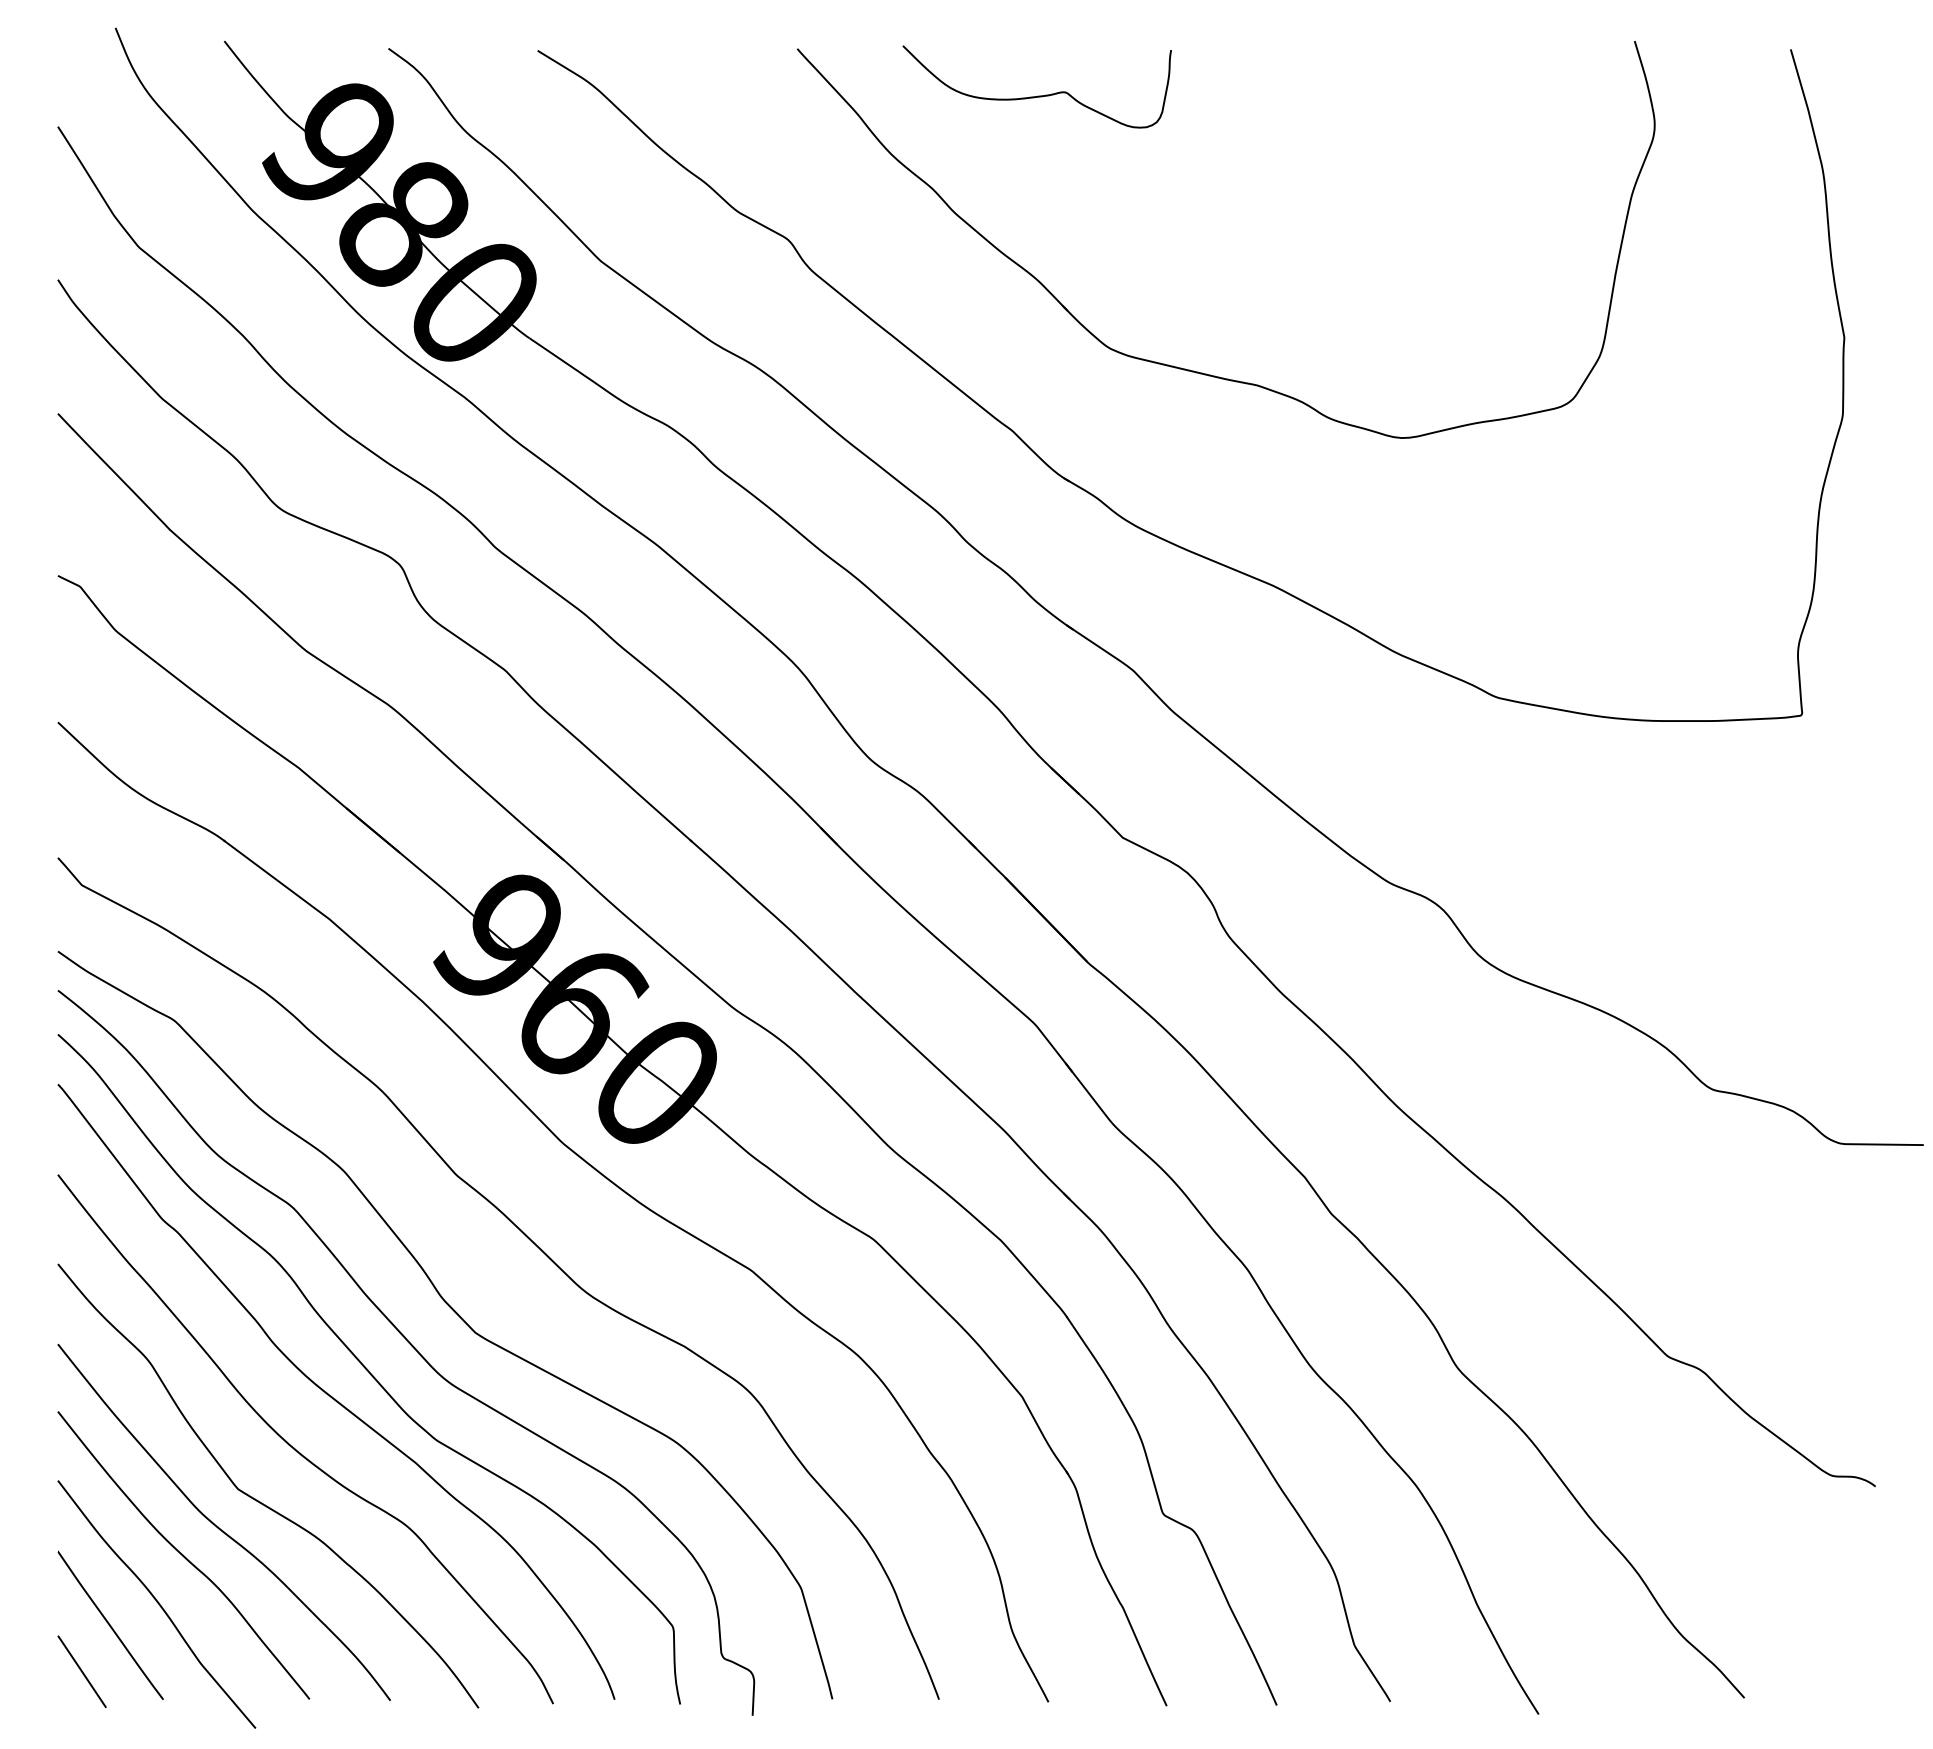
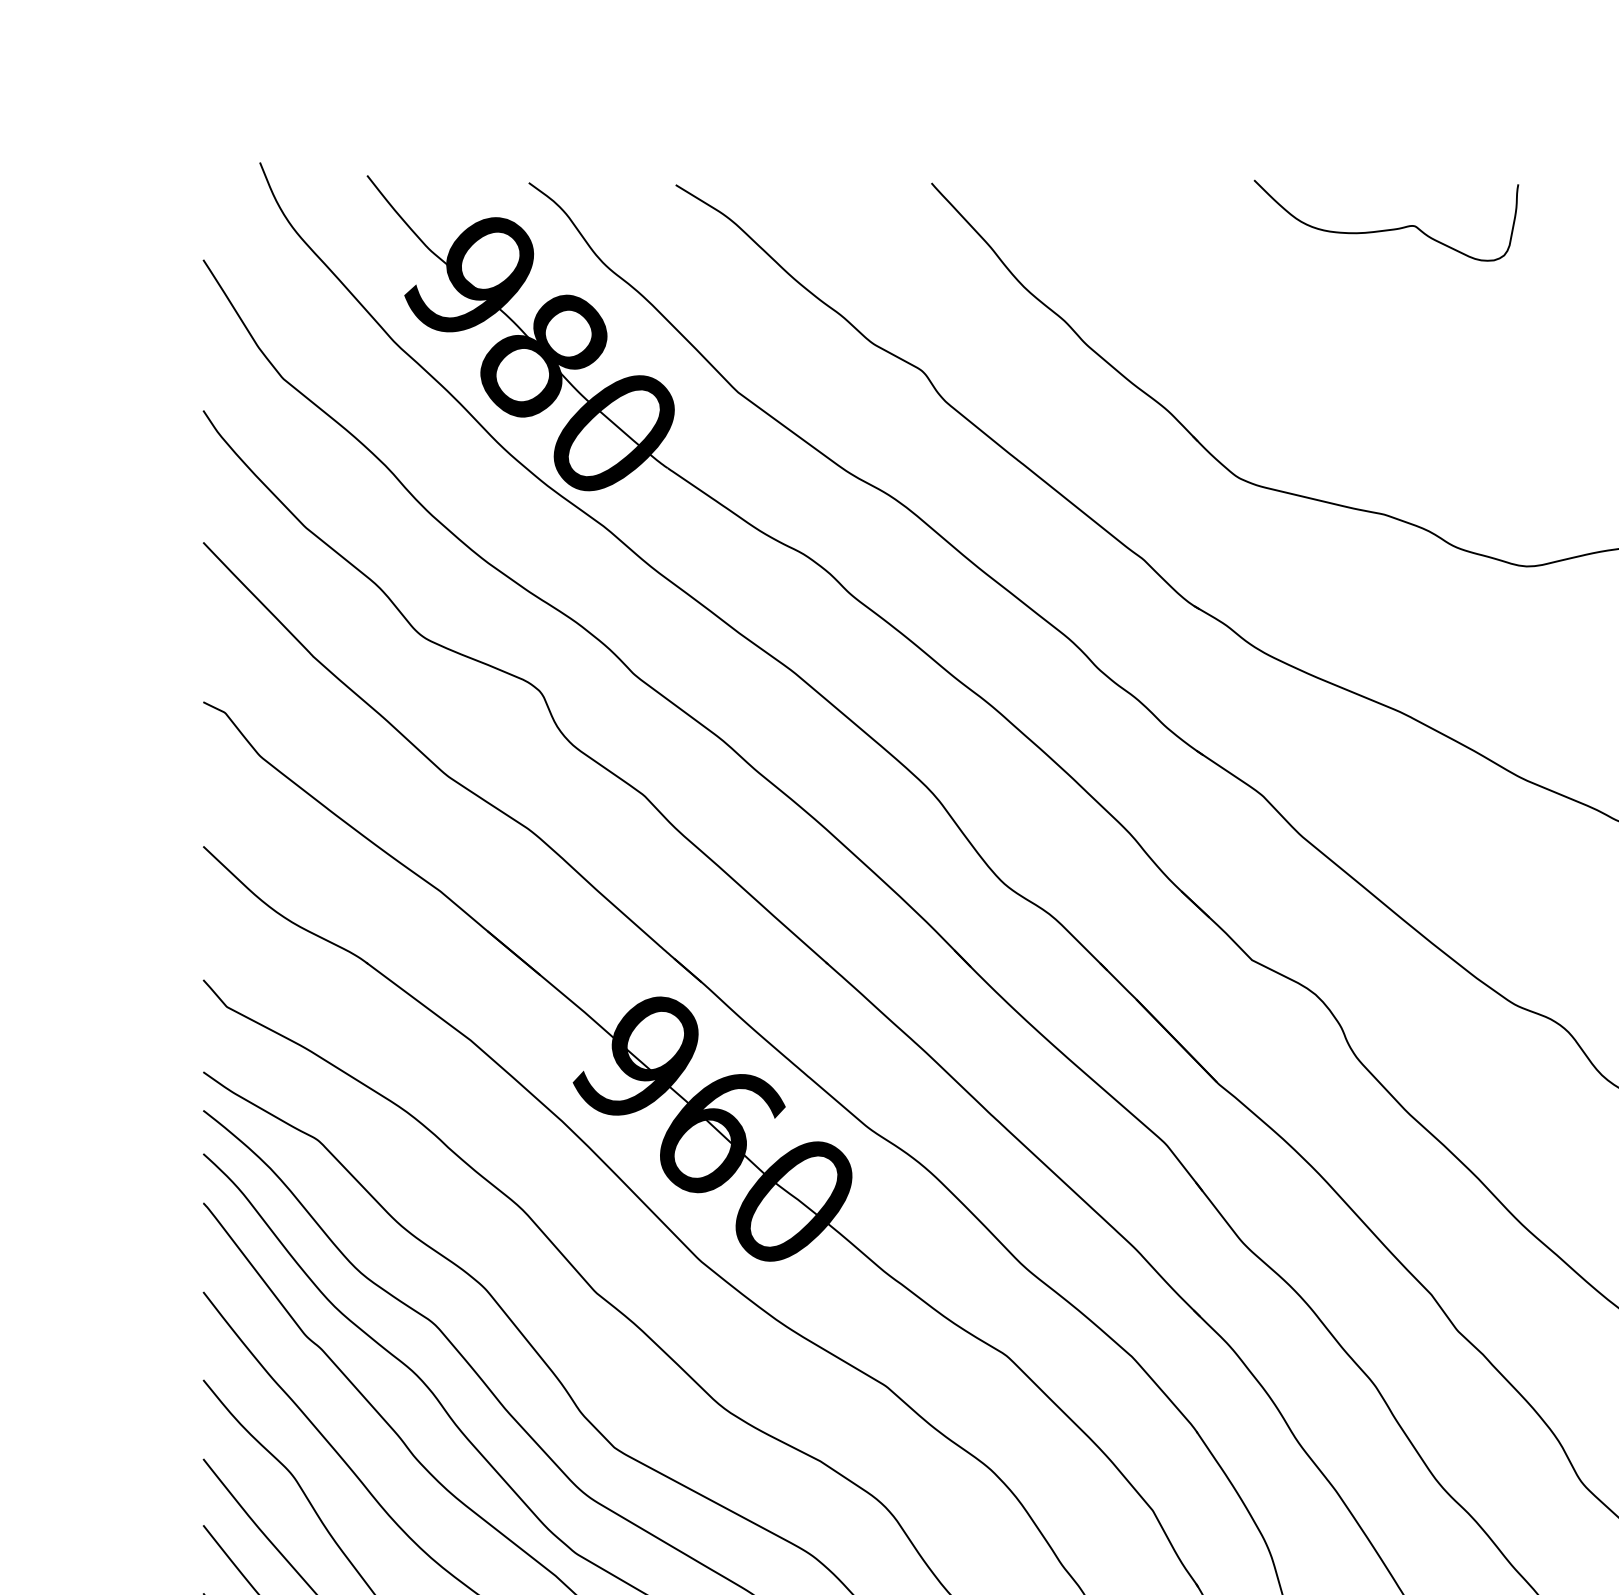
curve: (1037, 95) -> (1386, 229), moved

